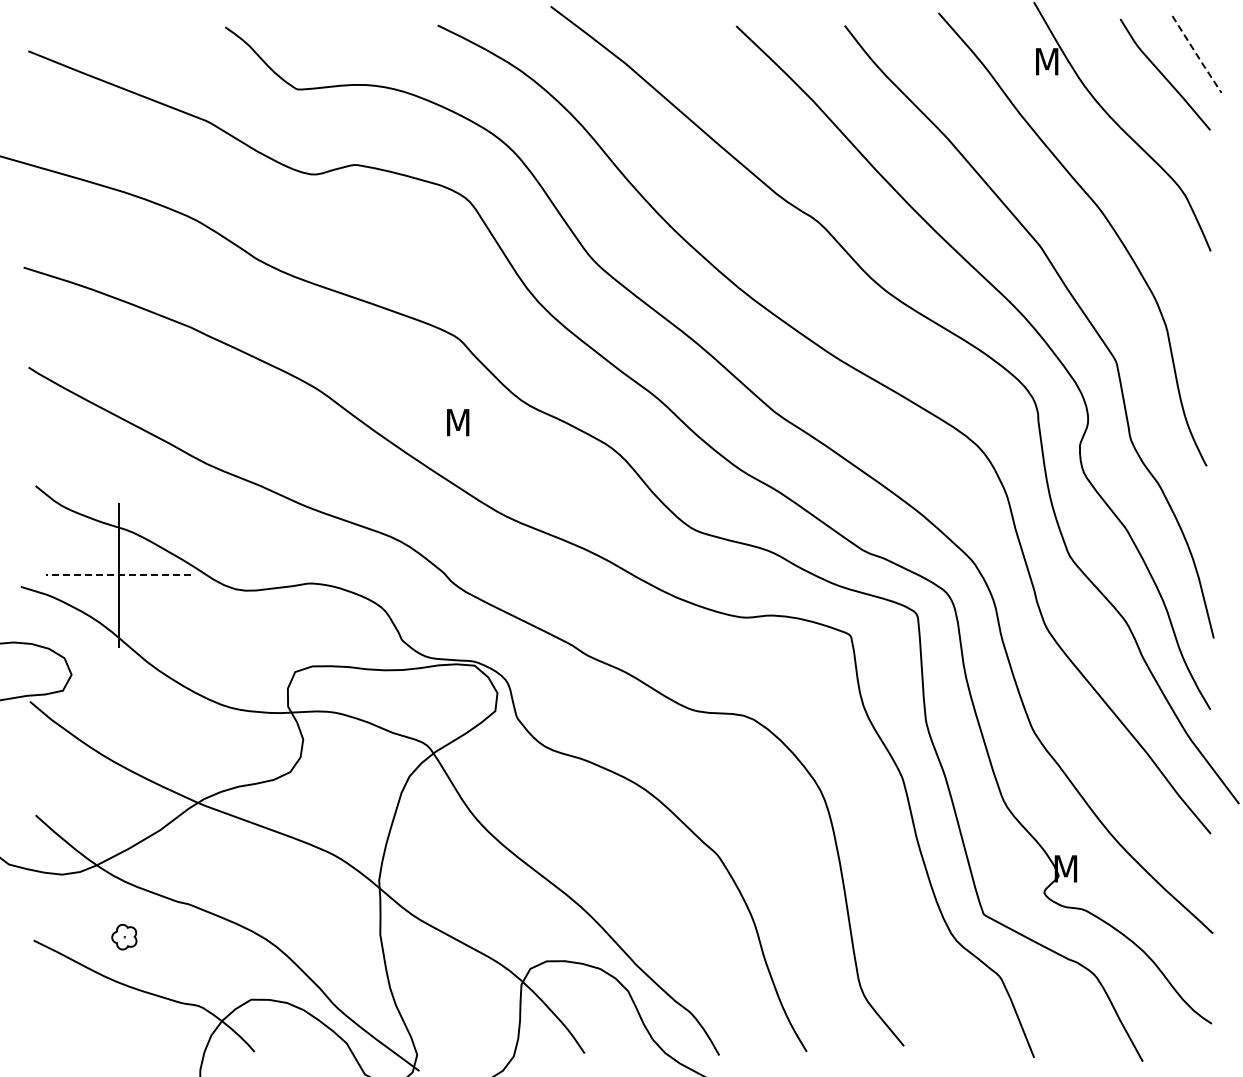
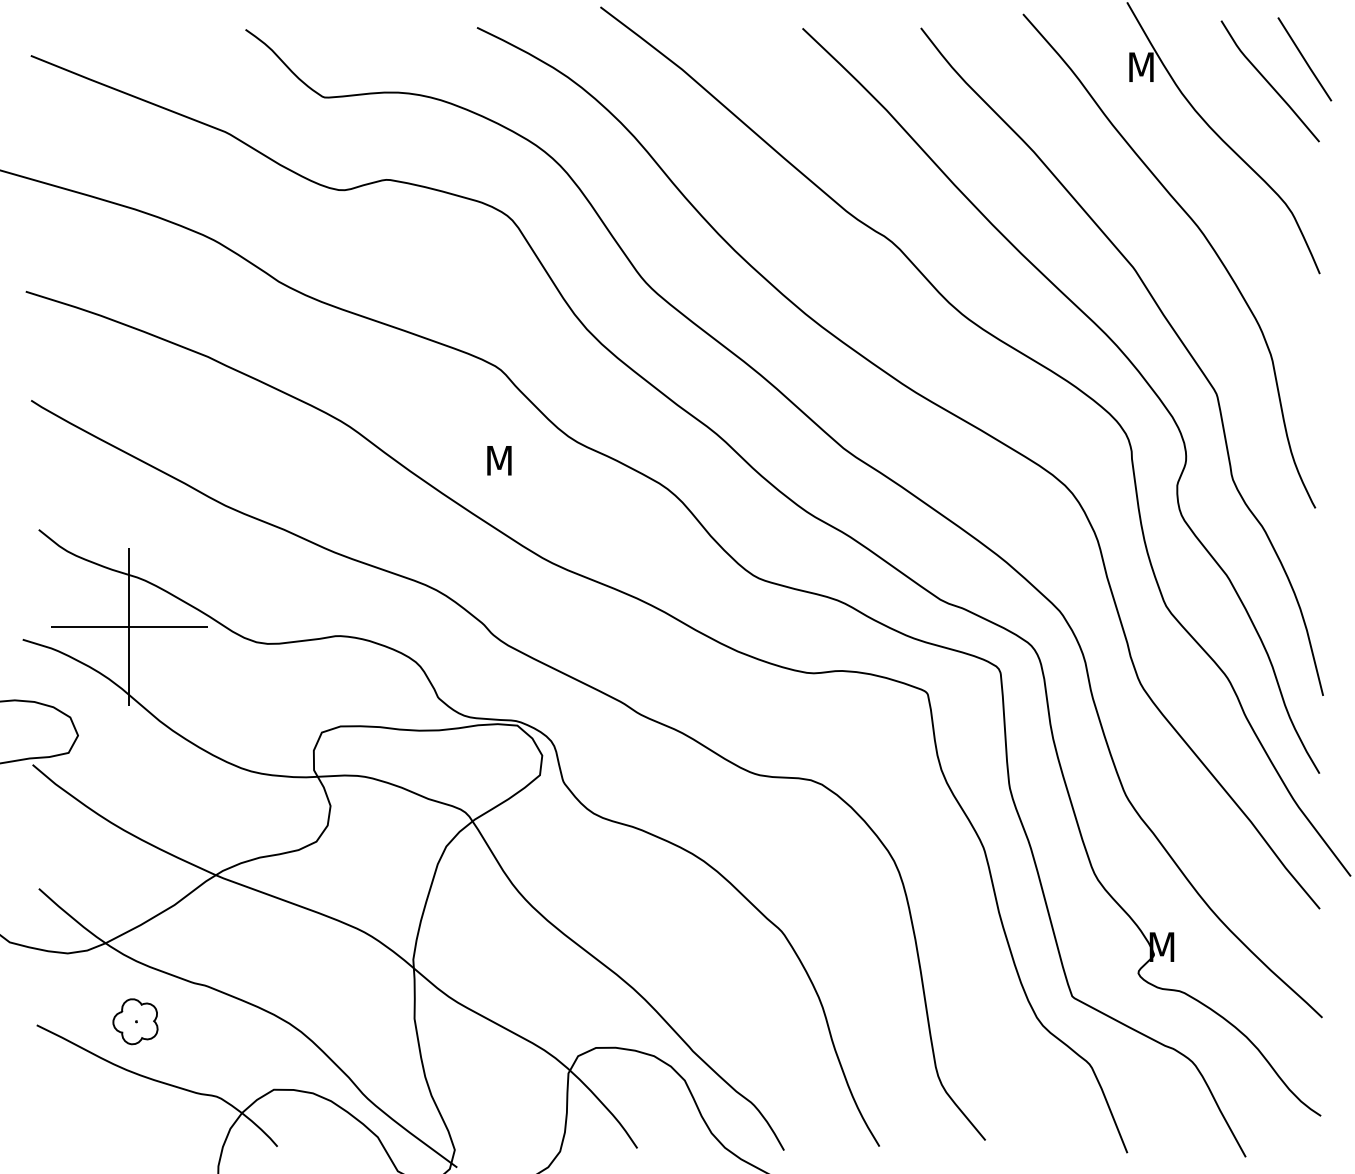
line: (1197, 55) -> (1305, 60), dashed -> solid
line: (118, 575) -> (129, 627), dashed -> solid
part: (124, 936) -> (135, 1020), size x1.67

